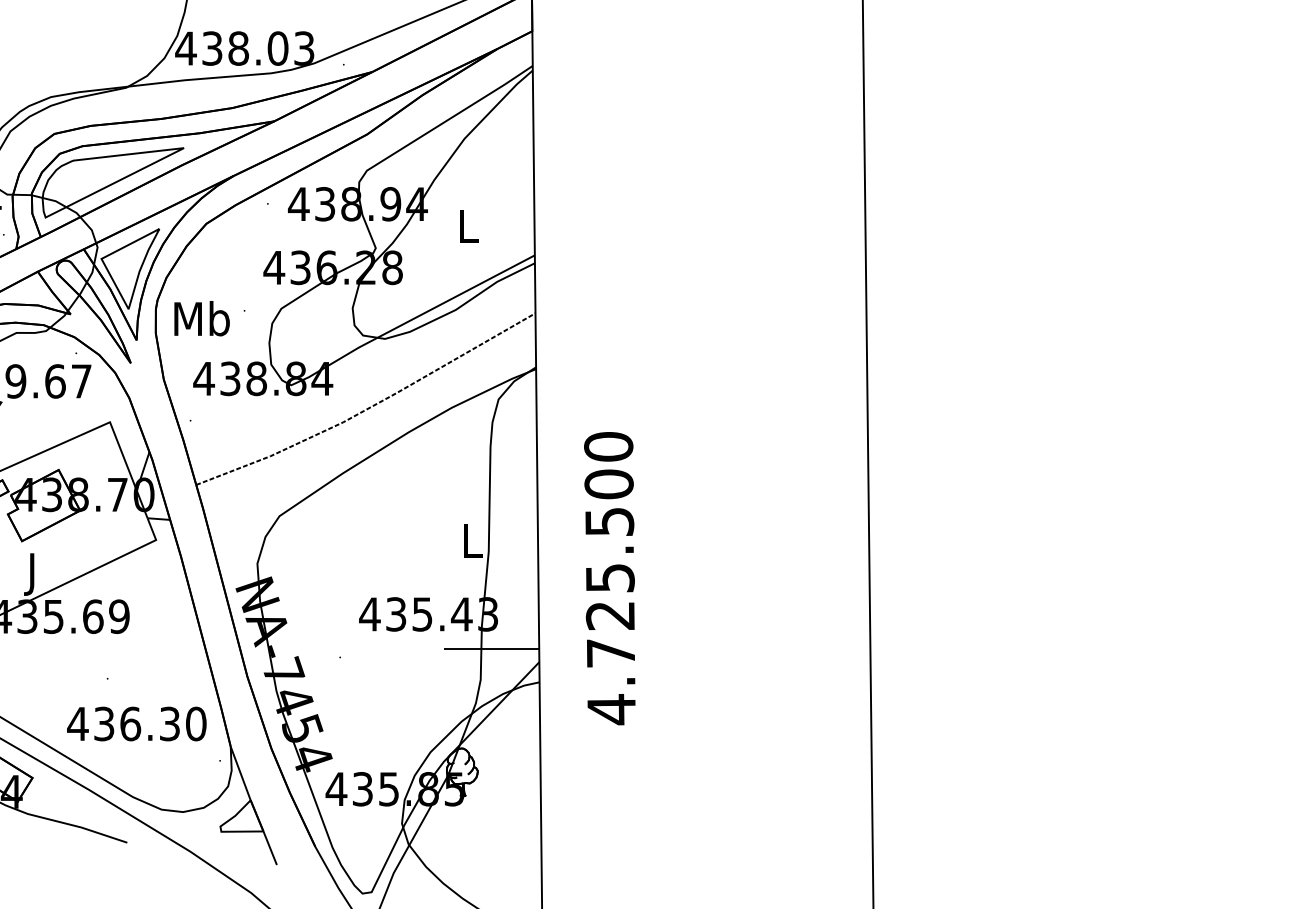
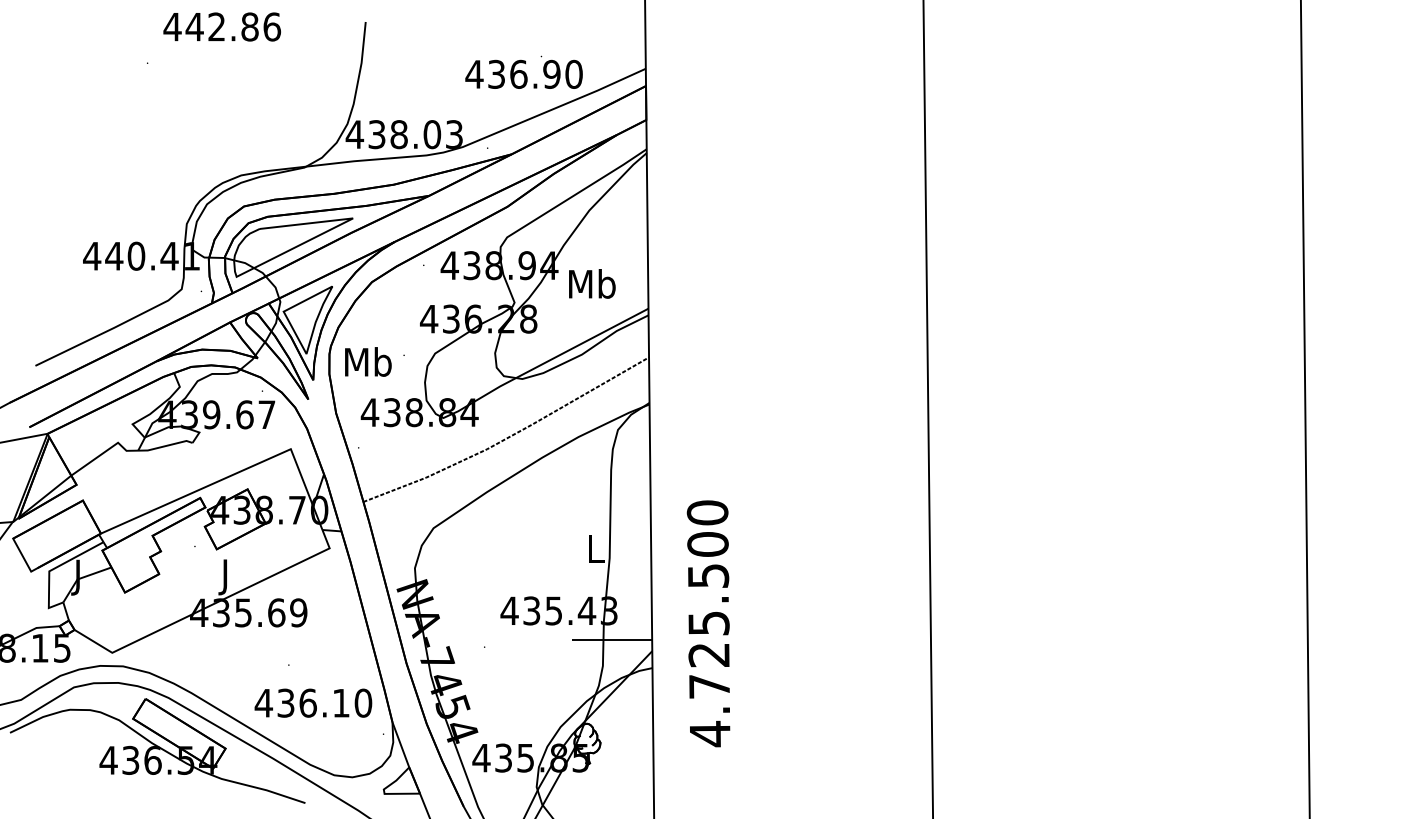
text: (468, 225) -> (592, 283), L -> Mb
text: (609, 578) -> (708, 623), moved
text: (170, 723) -> (341, 702), 436.30 -> 436.10

